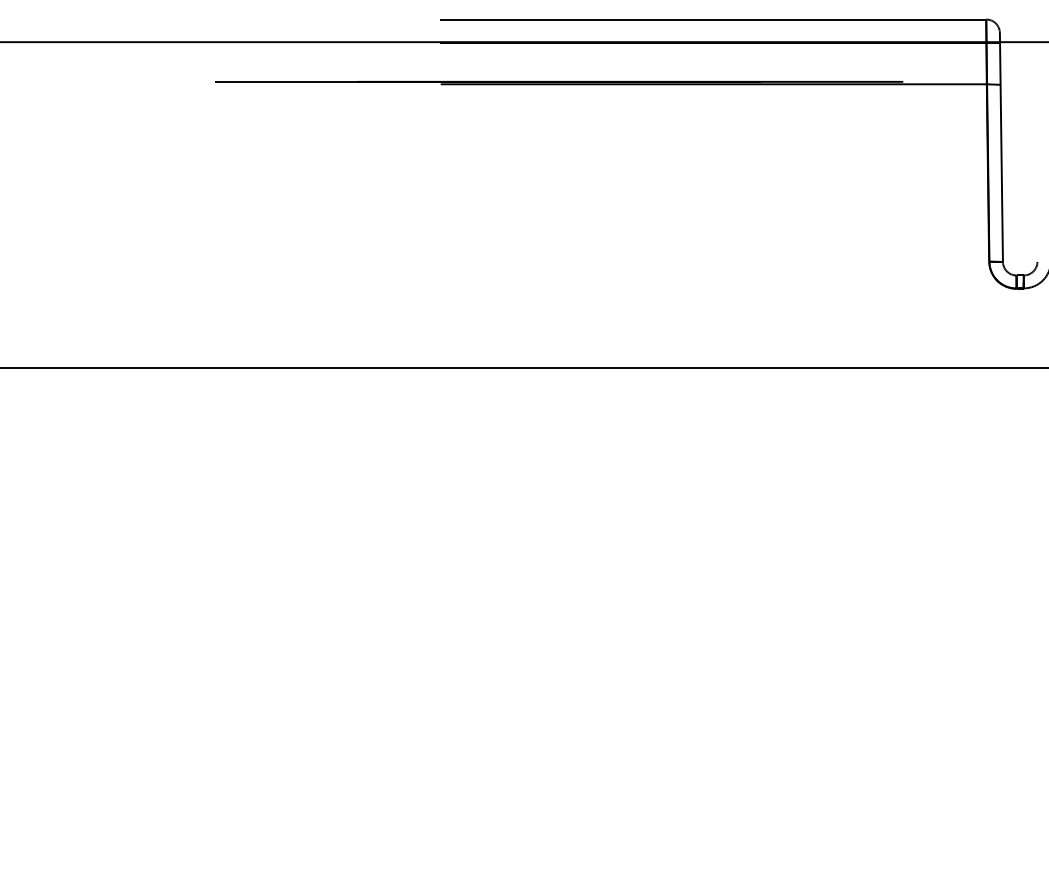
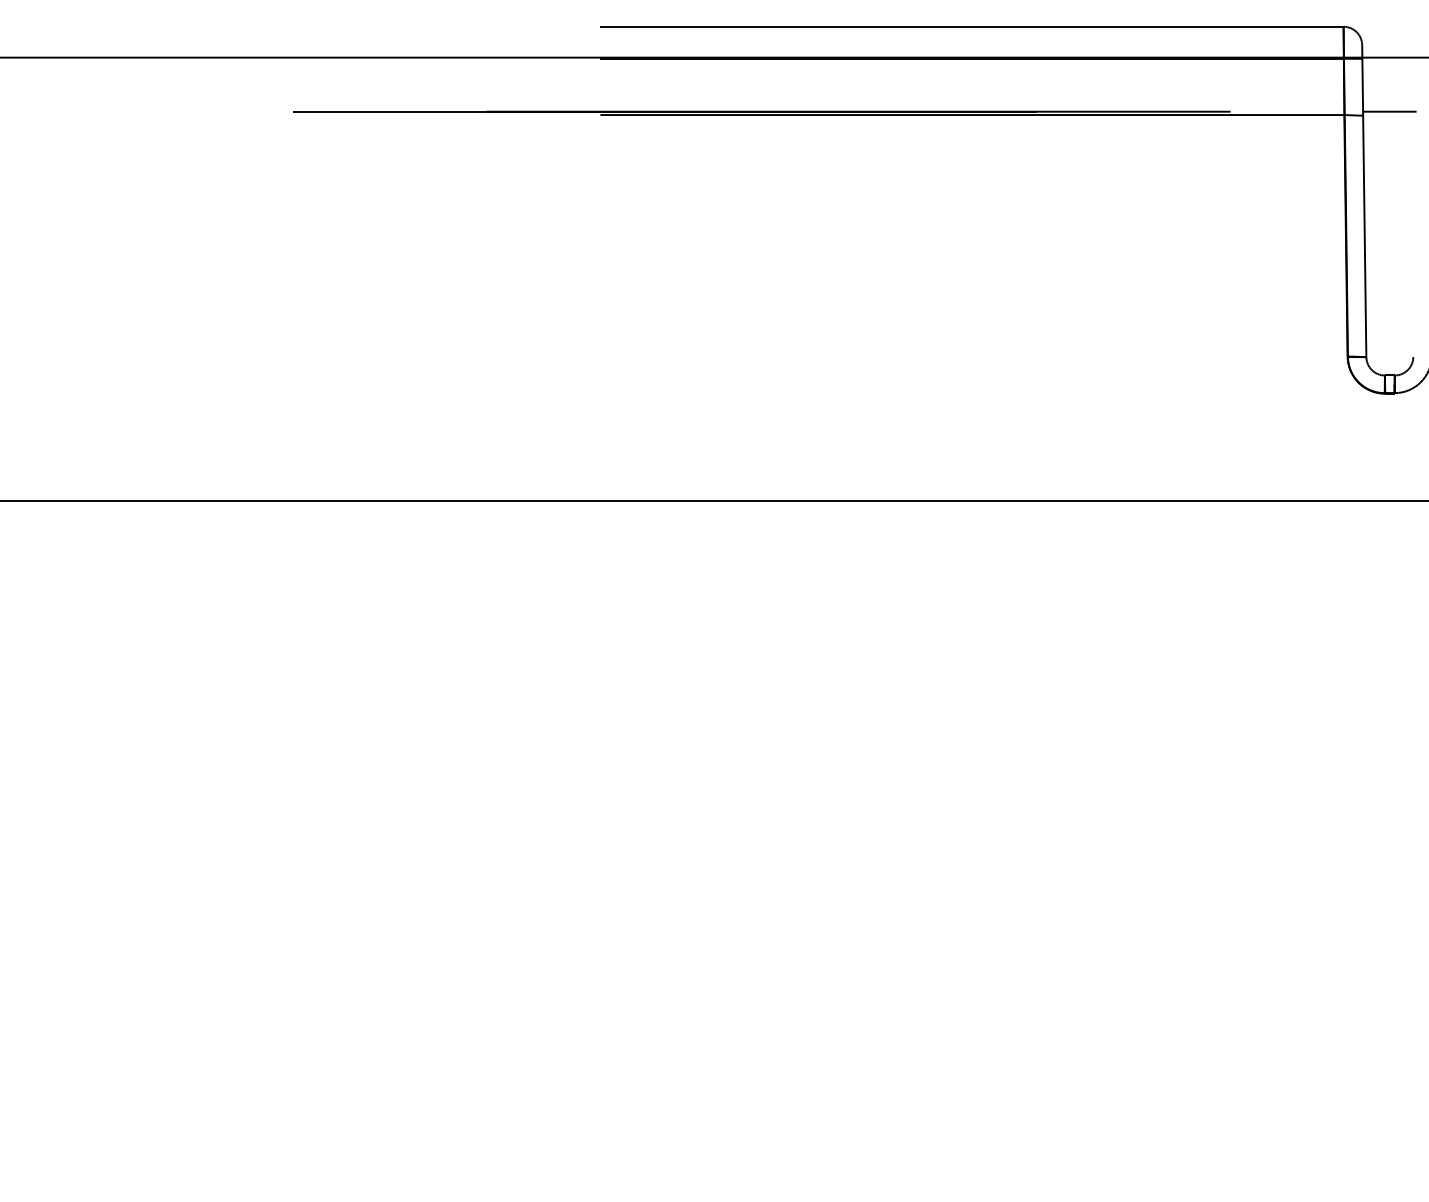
line: (1019, 81) -> (1388, 111), added

